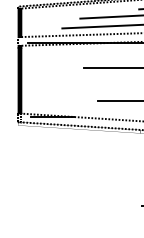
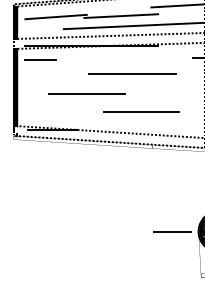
line: (55, 17) -> (55, 16), added
line: (41, 55) -> (40, 60), added
line: (82, 84) -> (86, 93), added

